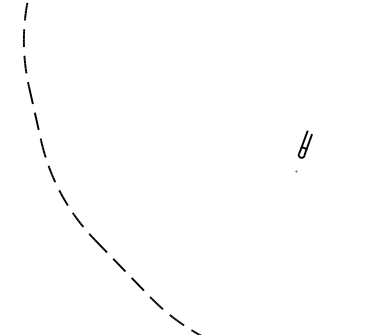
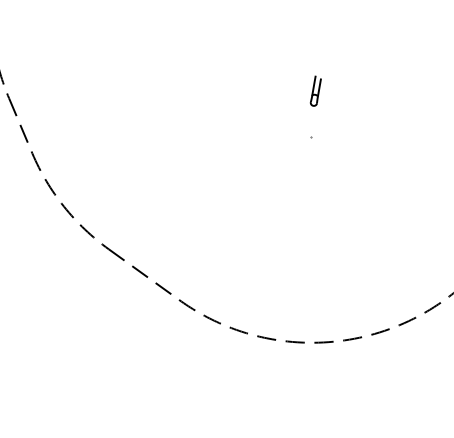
part: (305, 144) -> (315, 90), moved

